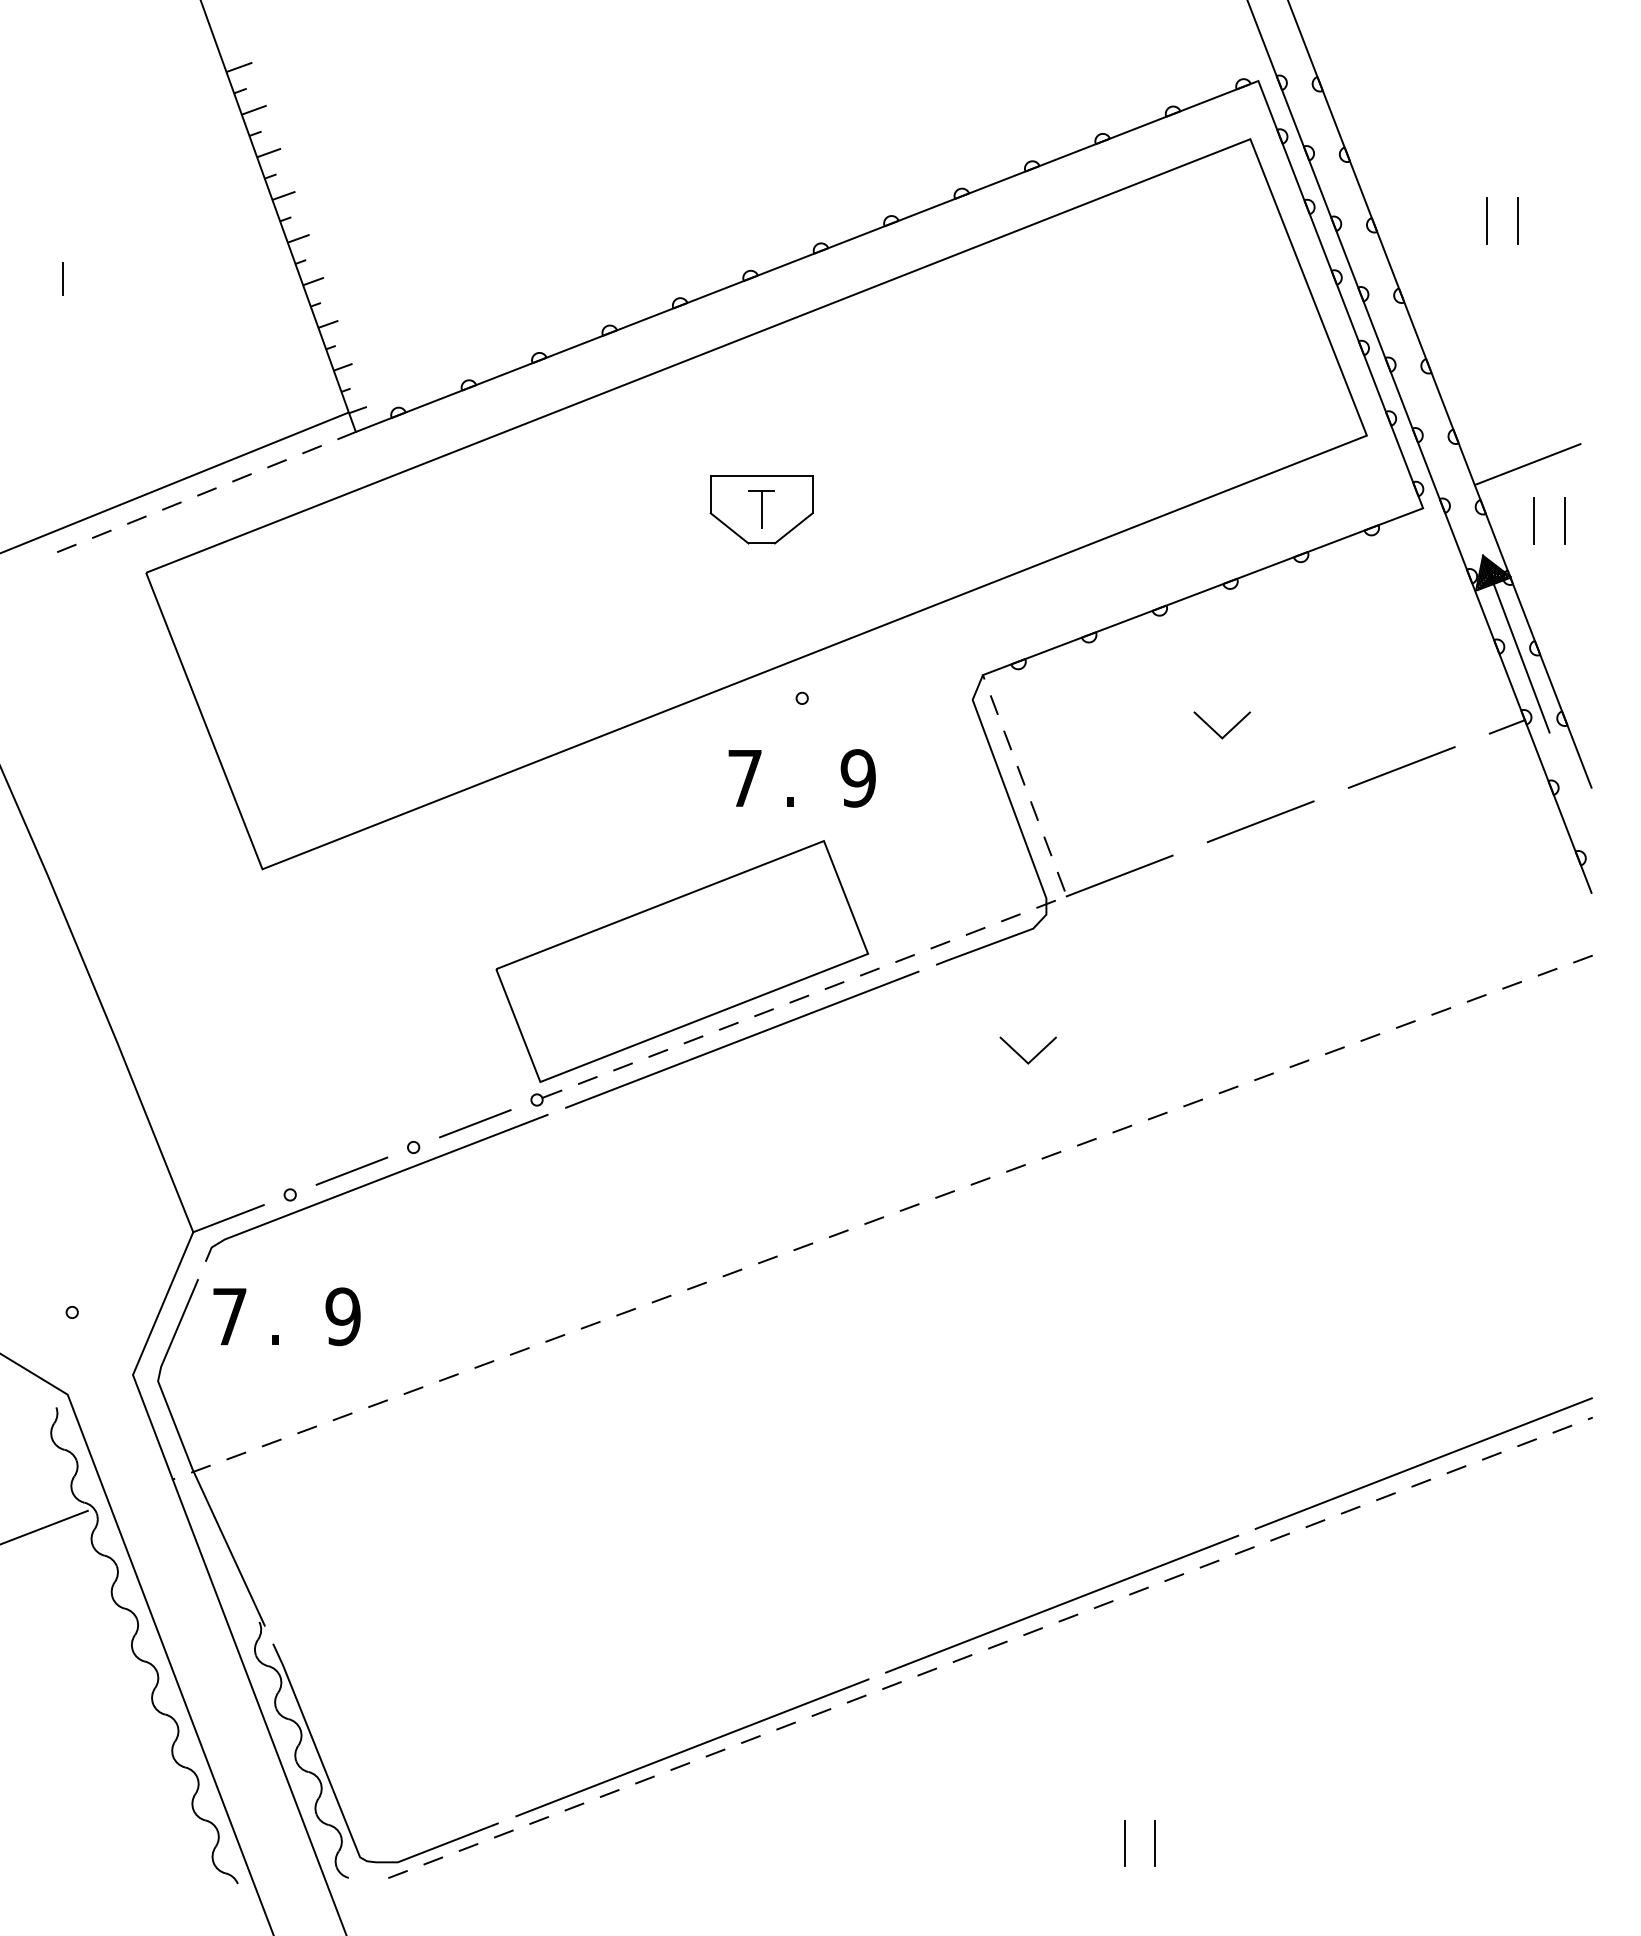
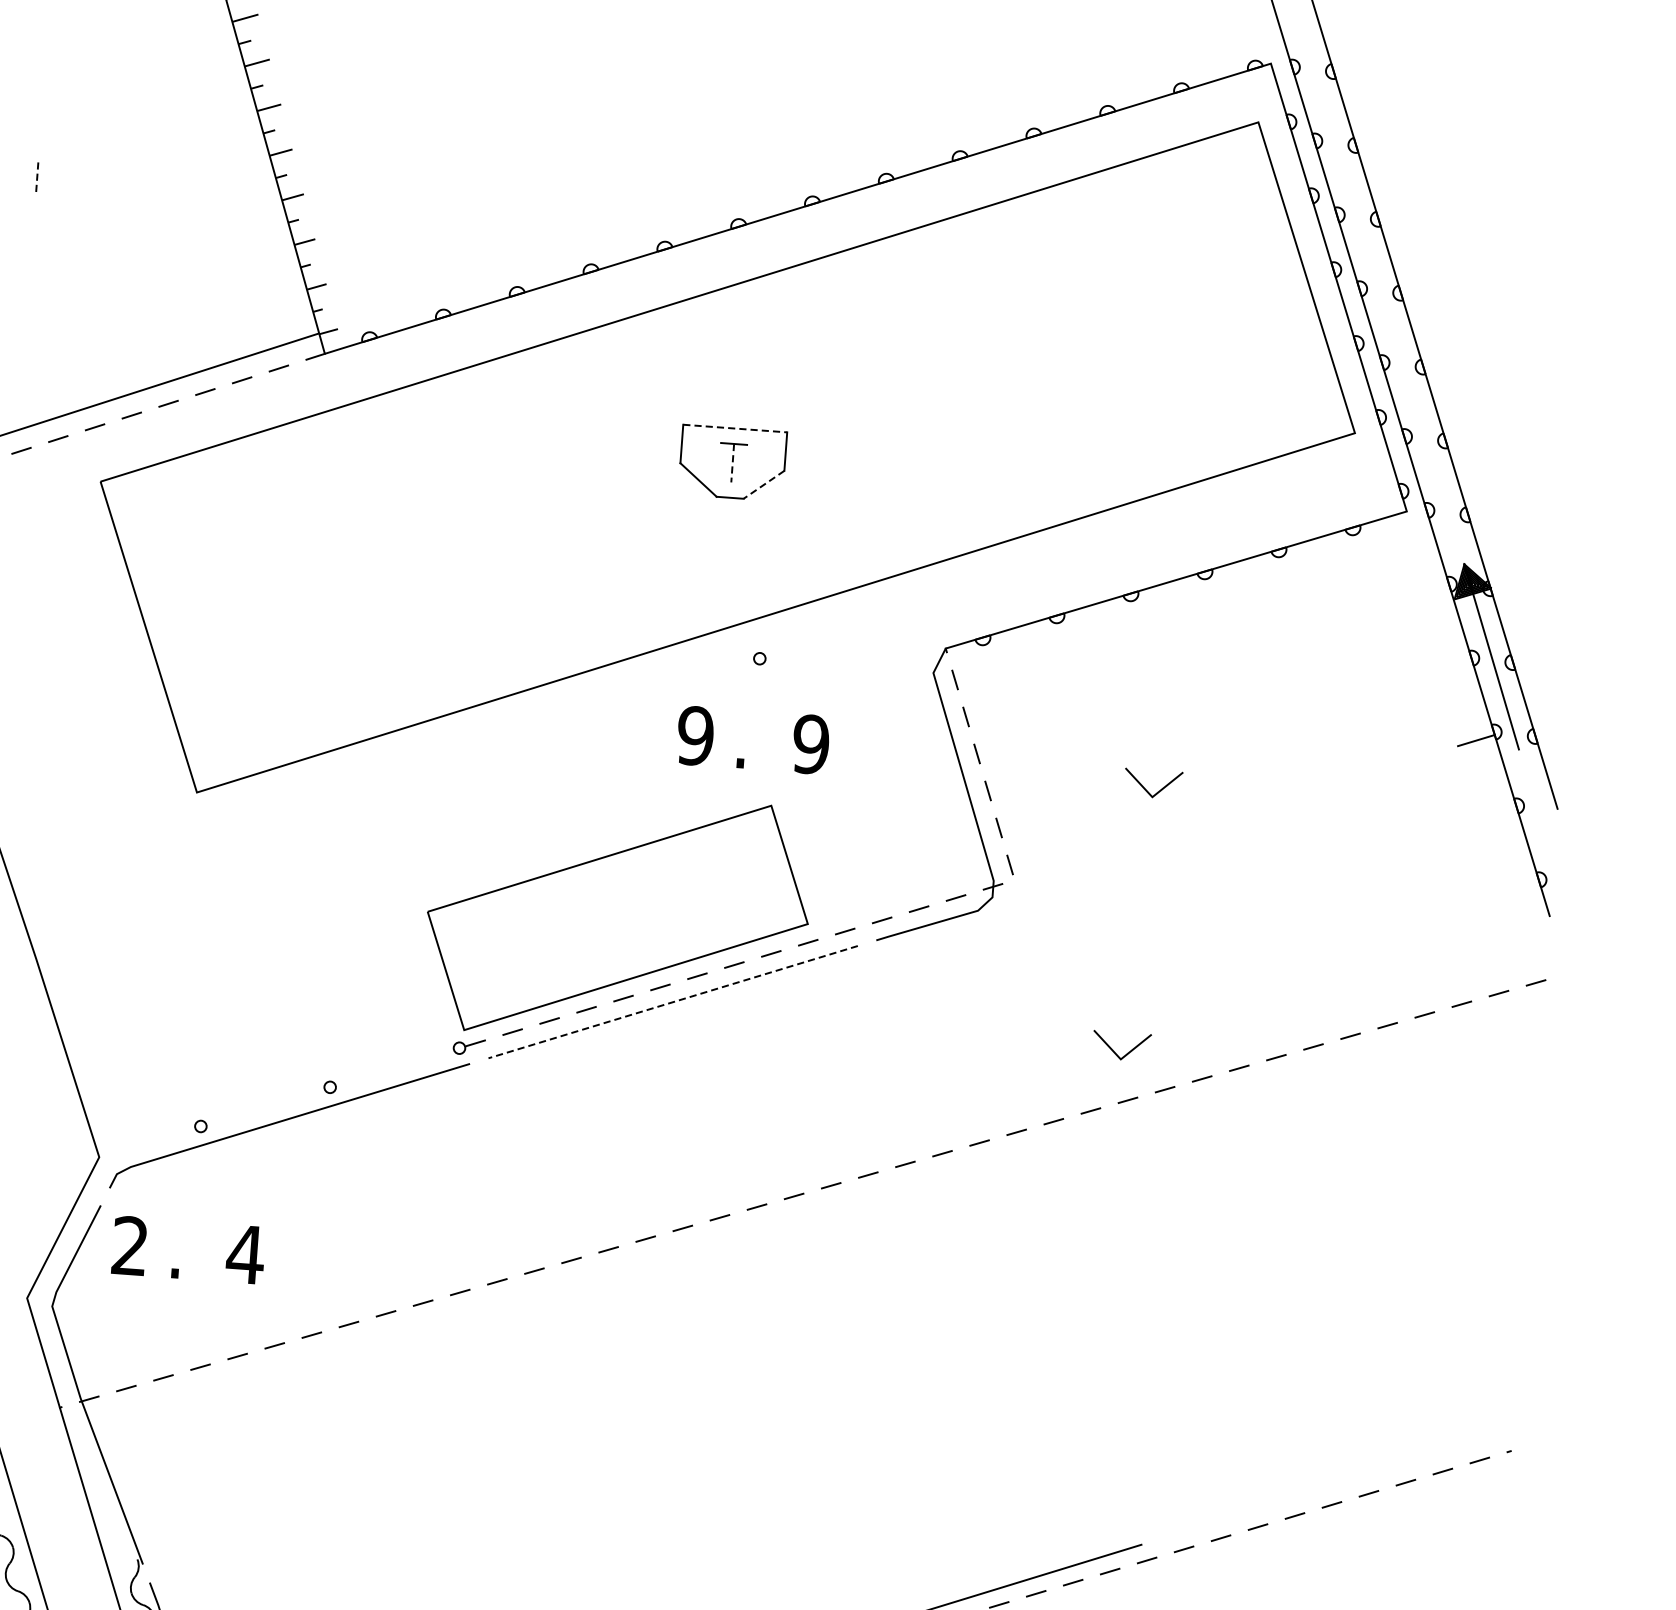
line: (1487, 220) -> (1494, 222), removed
line: (1517, 220) -> (1524, 225), removed
line: (62, 278) -> (37, 175), solid -> dashed
line: (1527, 464) -> (1516, 474), removed
line: (761, 475) -> (735, 428), solid -> dashed
line: (761, 509) -> (732, 463), solid -> dashed
line: (1534, 520) -> (1519, 532), removed
line: (1564, 520) -> (1550, 534), removed
line: (793, 528) -> (763, 484), solid -> dashed
line: (1215, 730) -> (1146, 788), moved
line: (1401, 767) -> (1365, 774), removed
text: (744, 778) -> (695, 736), 7 -> 9
line: (1260, 821) -> (1217, 818), removed
line: (1119, 875) -> (1069, 862), removed
line: (742, 1039) -> (673, 1001), solid -> dashed
line: (1021, 1055) -> (1114, 1050), moved
line: (475, 1123) -> (395, 1067), removed
line: (351, 1170) -> (265, 1106), removed
line: (228, 1218) -> (136, 1145), removed
text: (229, 1316) -> (129, 1245), 7 -> 2
text: (342, 1316) -> (245, 1254), 9 -> 4
line: (1423, 1463) -> (1335, 1485), removed

